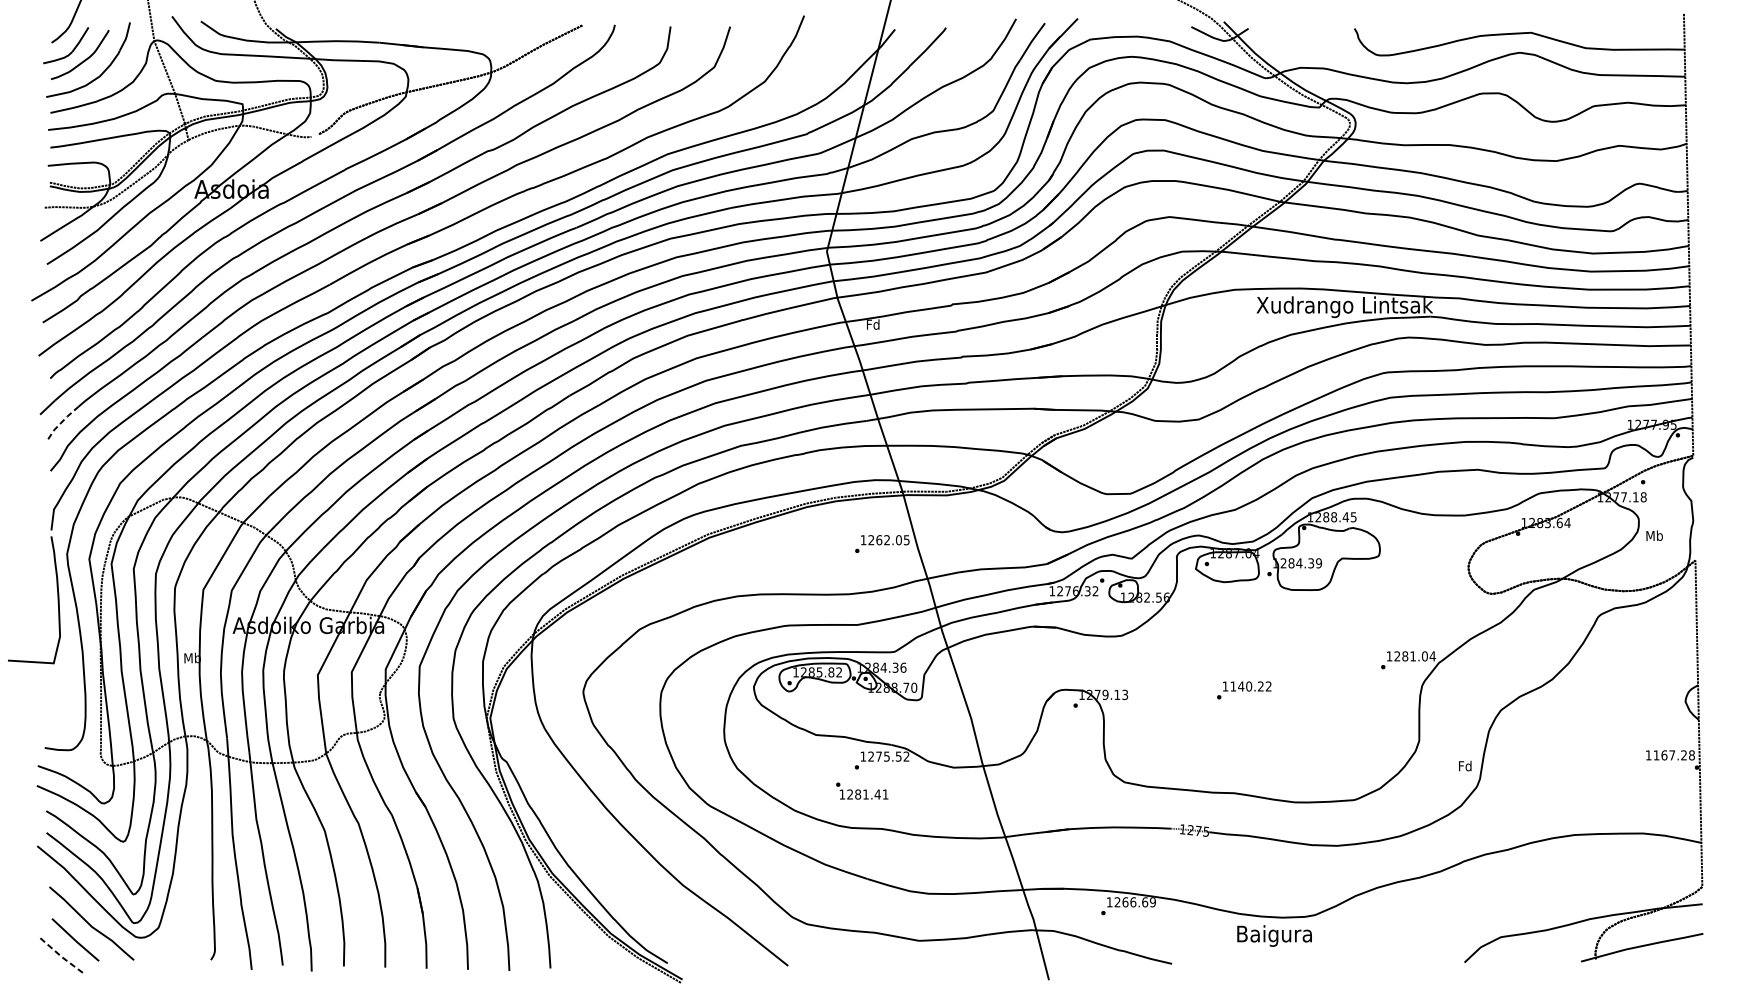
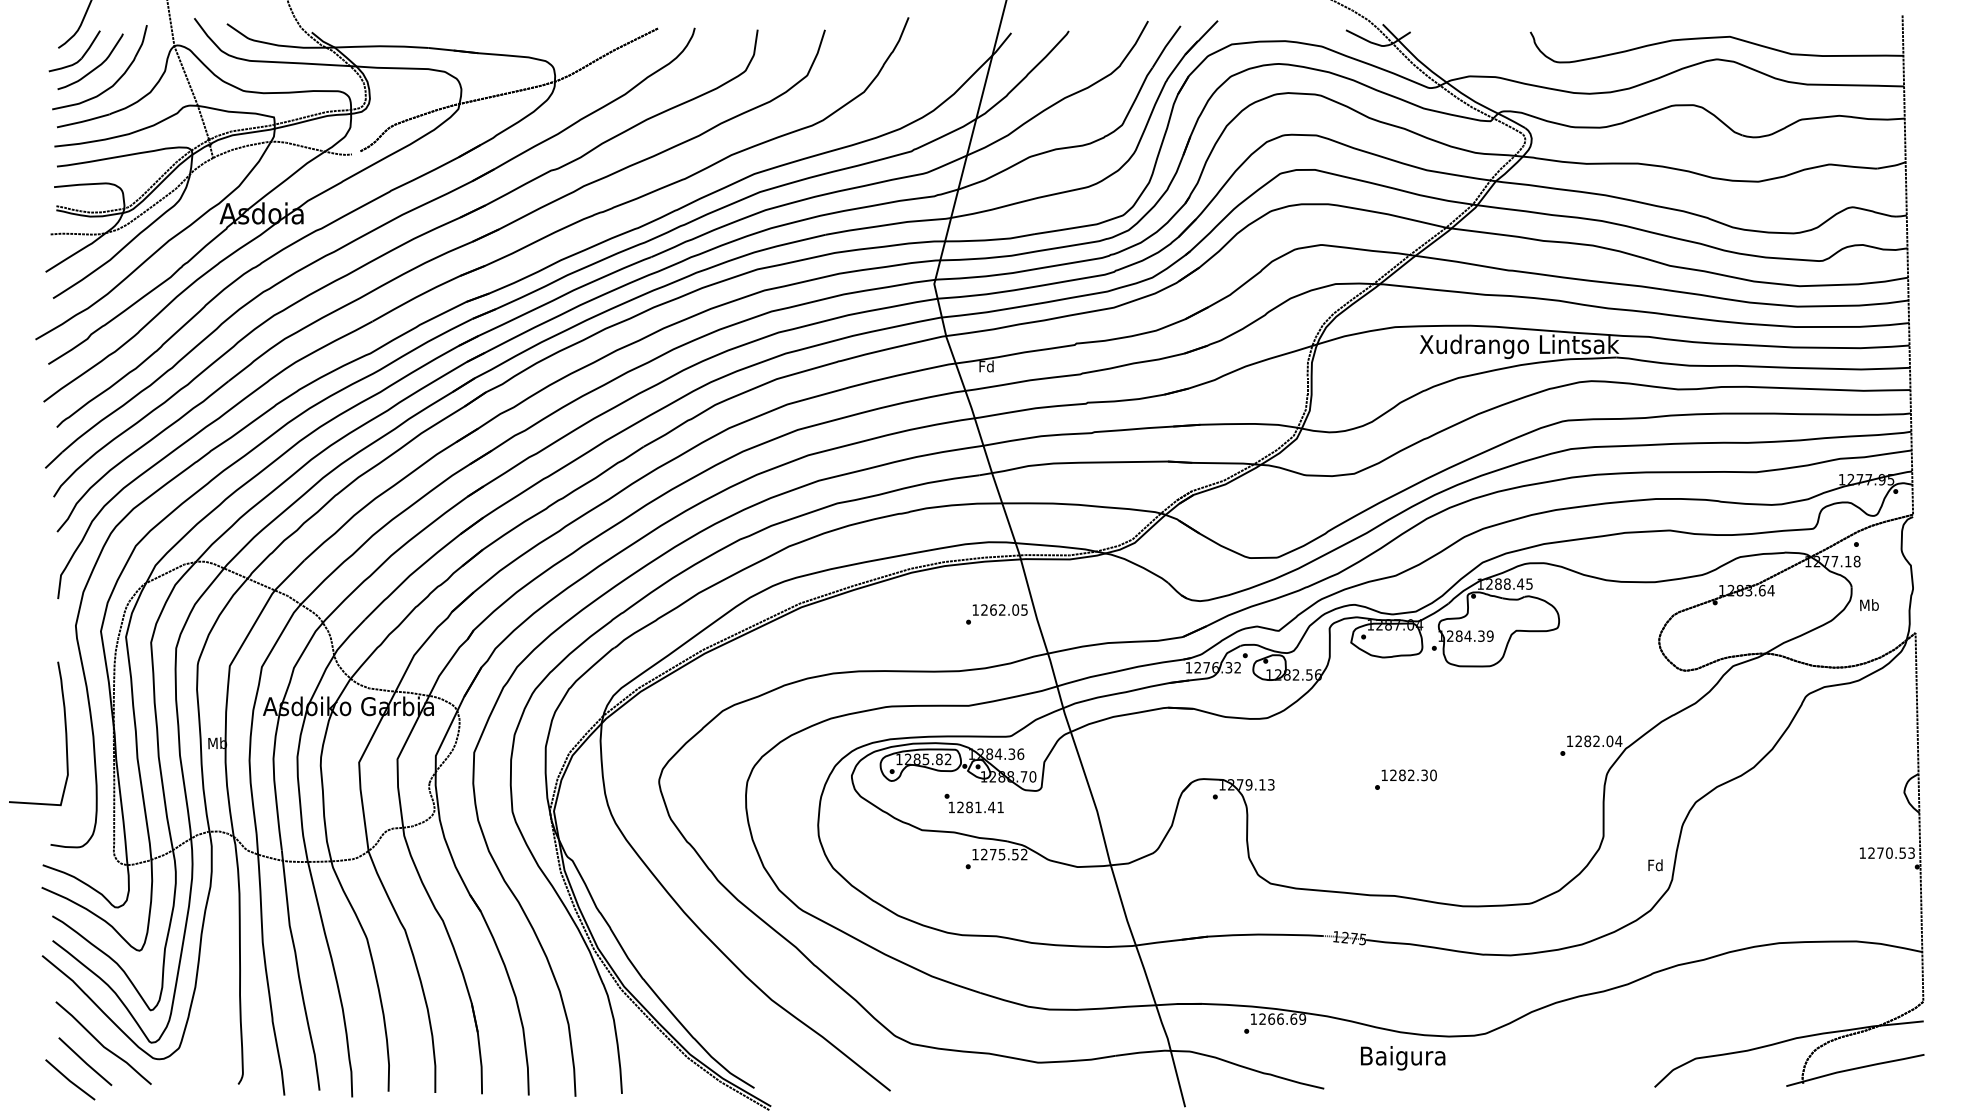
line: (61, 421) -> (69, 476), dashed -> solid
curve: (57, 593) -> (64, 726), moved
text: (1413, 655) -> (1596, 740), 1281.04 -> 1282.04
text: (1251, 686) -> (1413, 775), 1140.22 -> 1282.30
text: (1674, 754) -> (1891, 852), 1167.28 -> 1270.53
text: (861, 791) -> (973, 803), moved
text: (1274, 936) -> (1403, 1058), moved
line: (61, 957) -> (69, 1081), dashed -> solid

